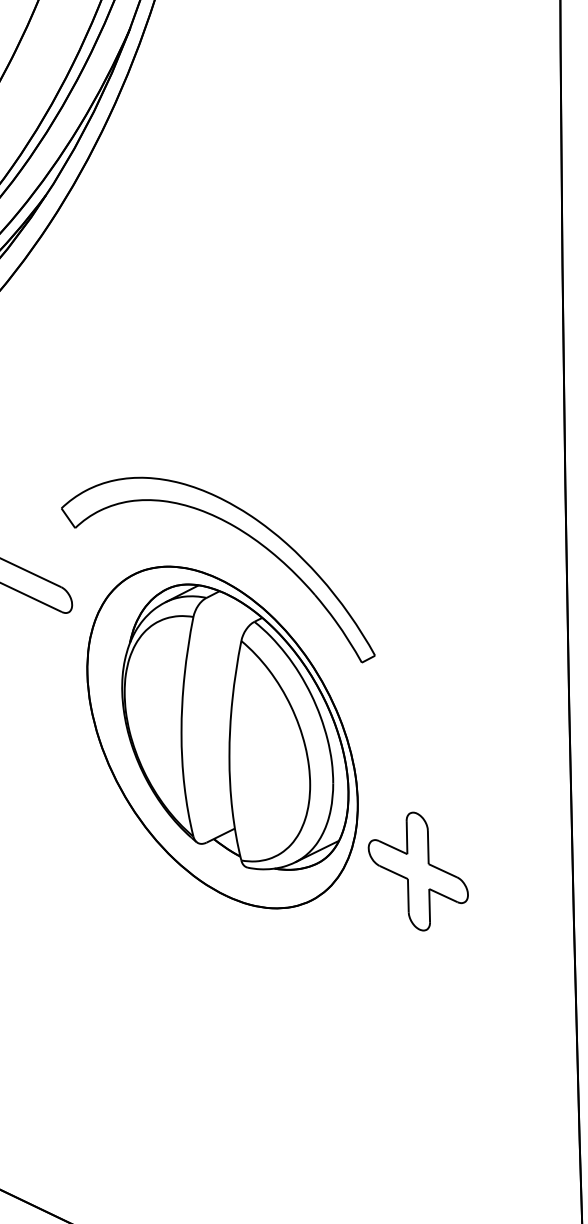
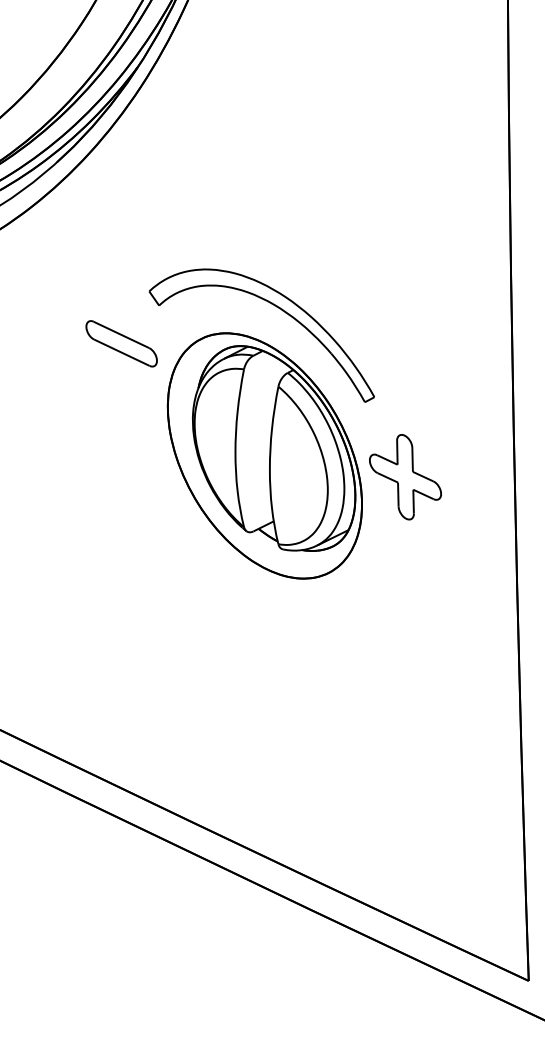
part: (418, 871) -> (405, 477), moved

